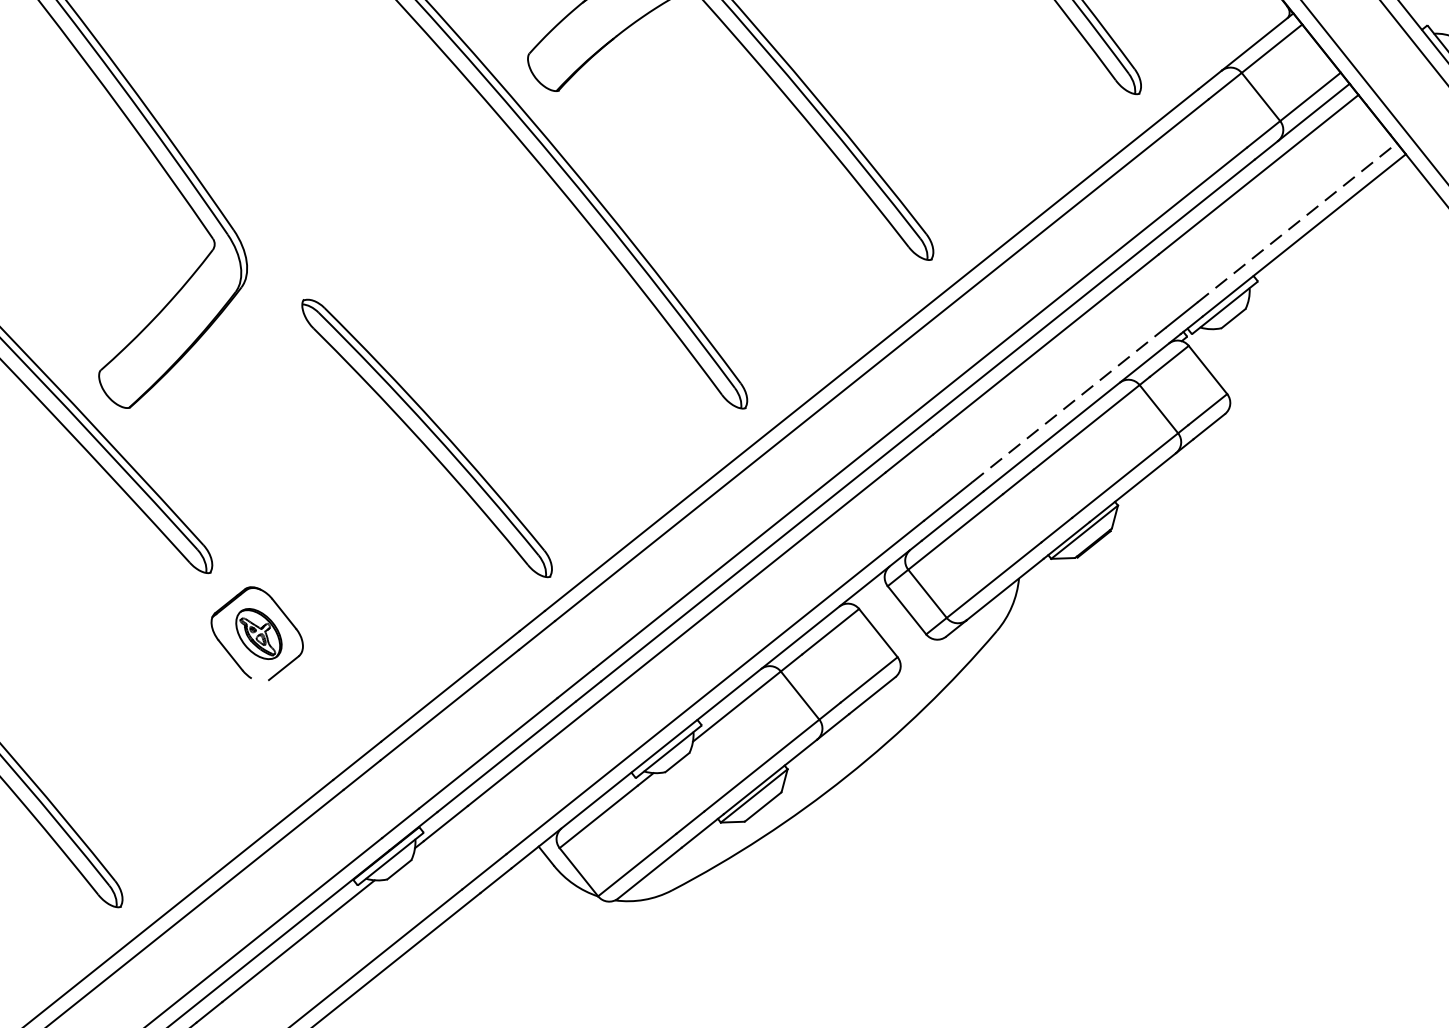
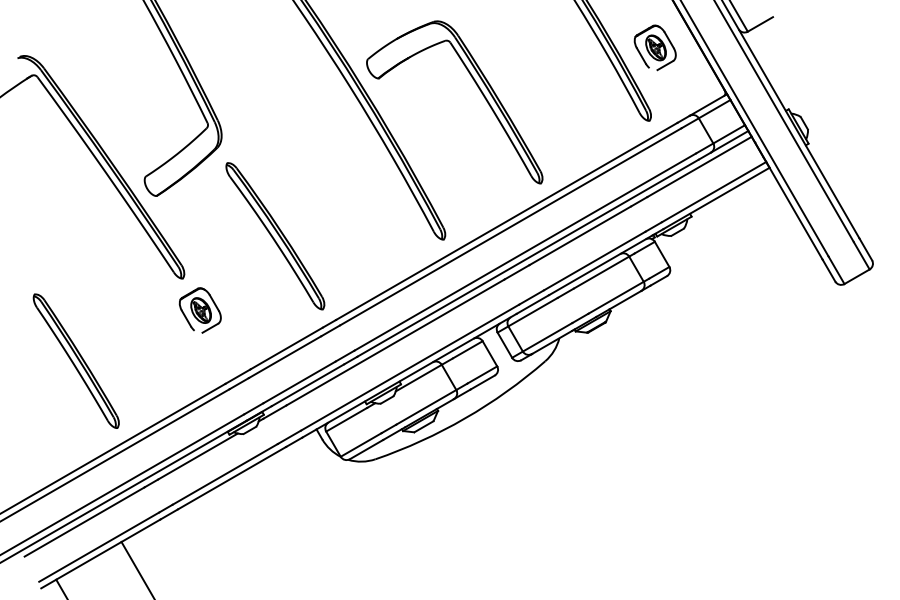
line: (1297, 221) -> (714, 191), dashed -> solid
line: (1068, 404) -> (594, 260), dashed -> solid
part: (427, 438) -> (275, 236), moved

